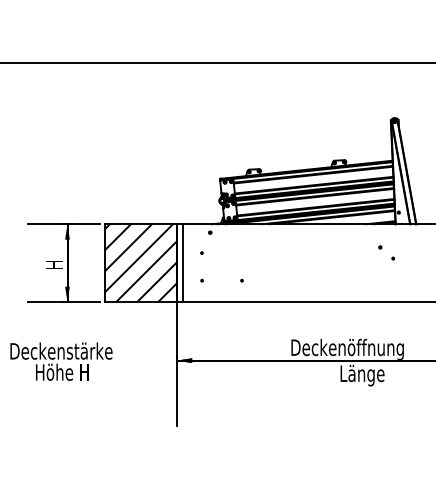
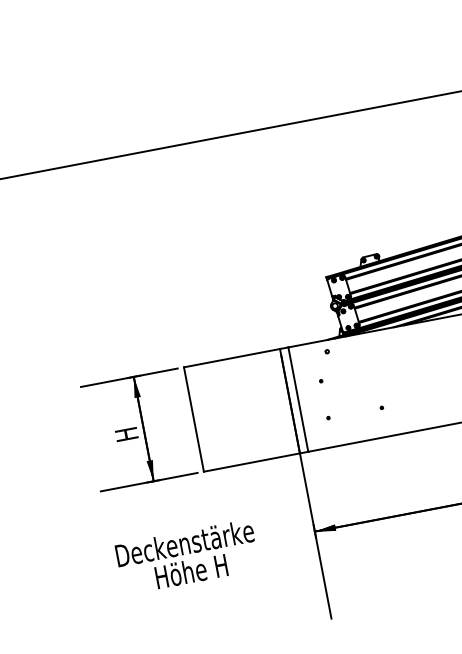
hatch: (140, 263) -> (241, 410), removed
text: (61, 361) -> (187, 557), moved

